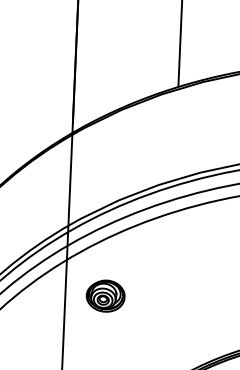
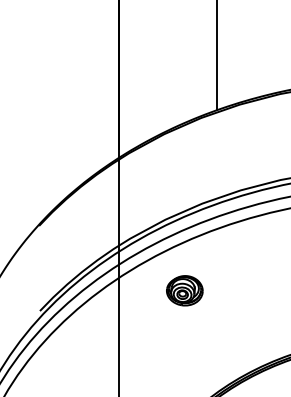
part: (105, 295) -> (184, 290), moved

